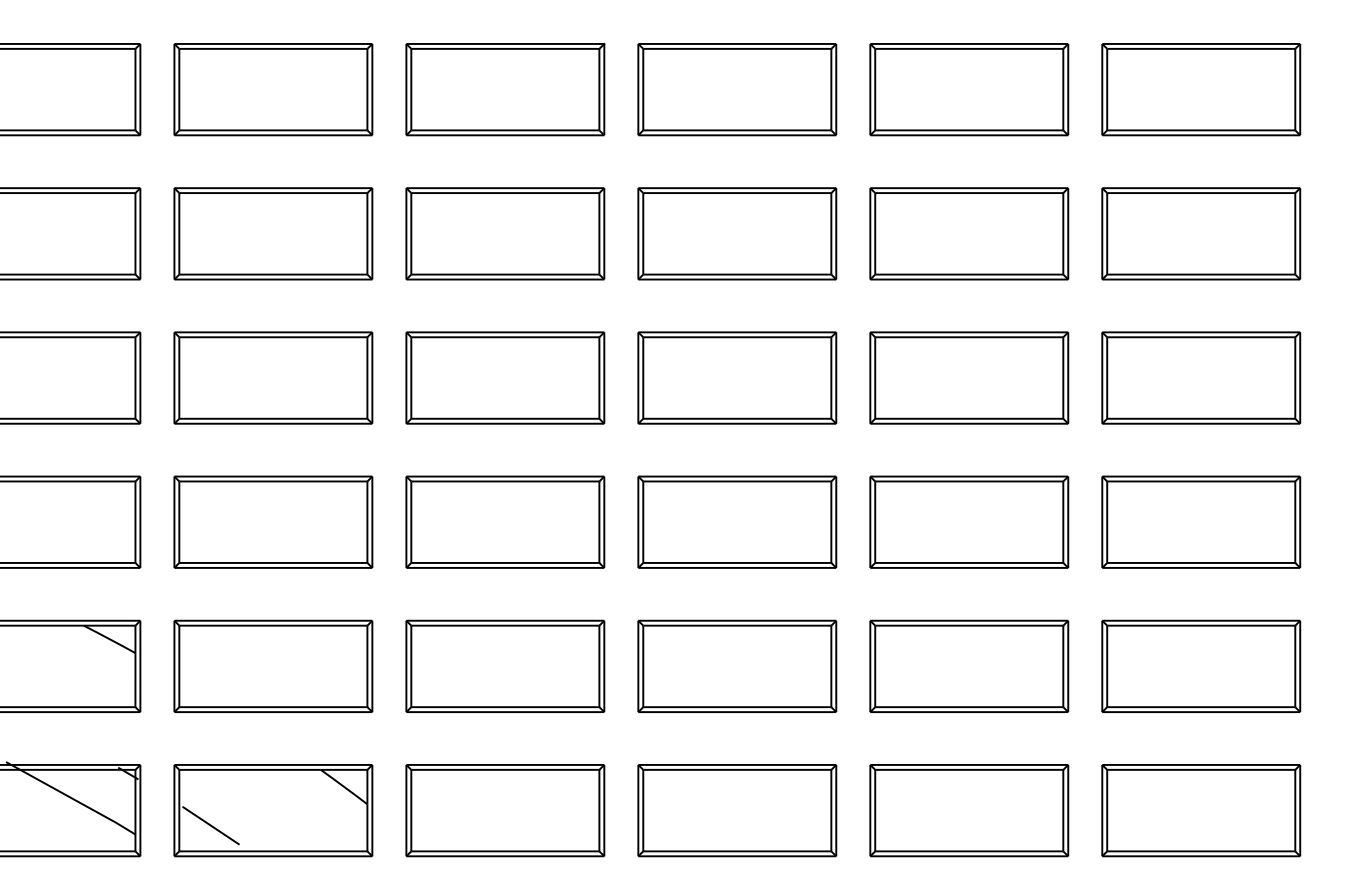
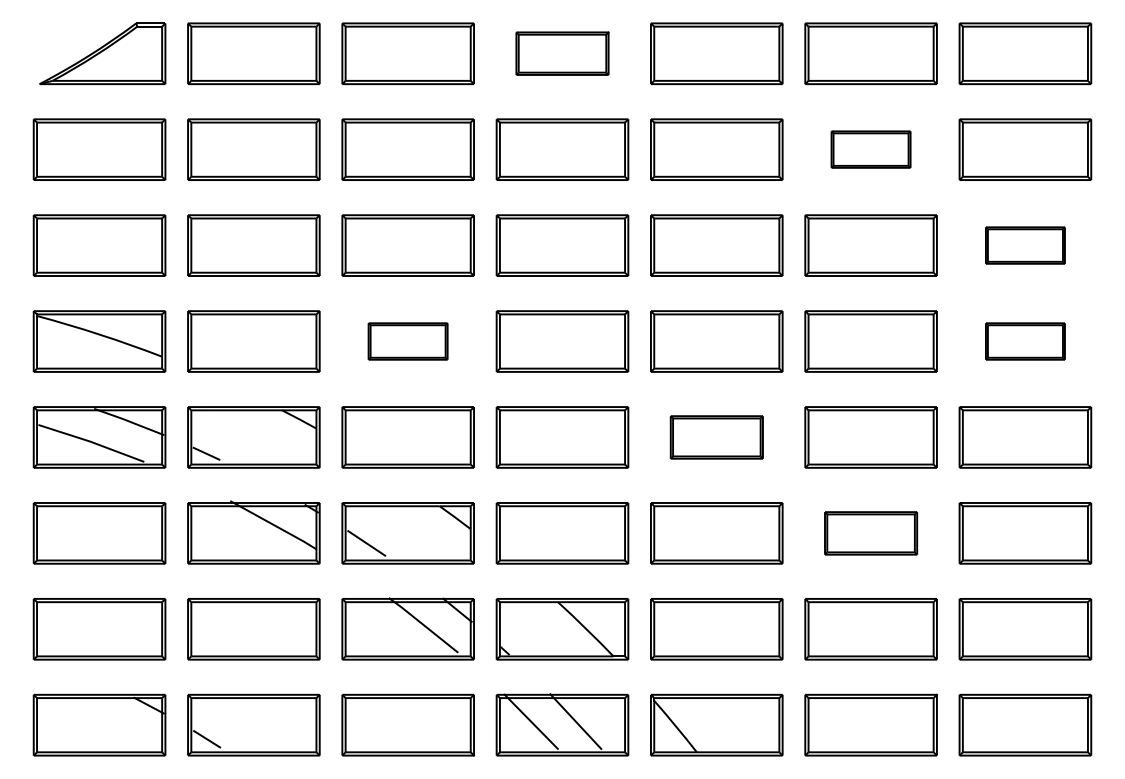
part: (505, 89) -> (562, 53), size x0.7
part: (968, 233) -> (870, 149), size x0.6
part: (1201, 377) -> (1025, 245), size x0.6
part: (272, 522) -> (407, 341), size x0.6
part: (1201, 522) -> (1025, 341), size x0.6
part: (736, 666) -> (716, 437), size x0.7
part: (968, 810) -> (870, 533), size x0.7

